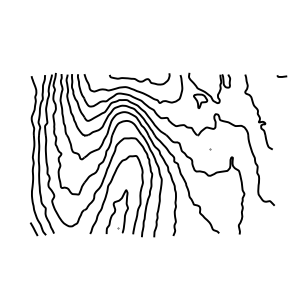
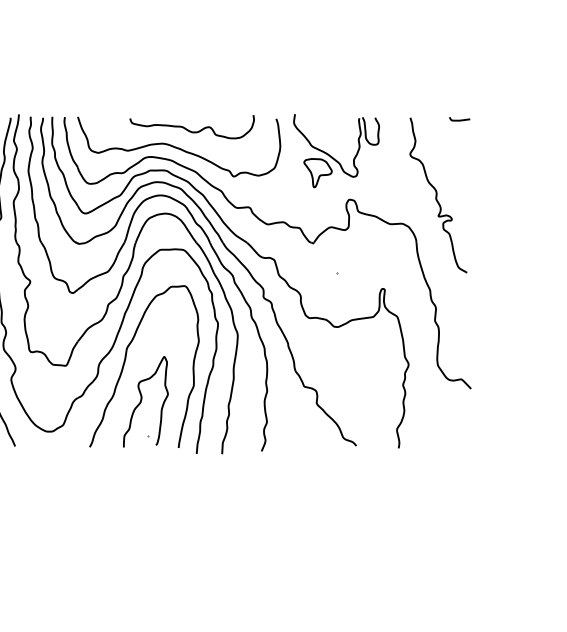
curve: (281, 76) -> (458, 119), moved

